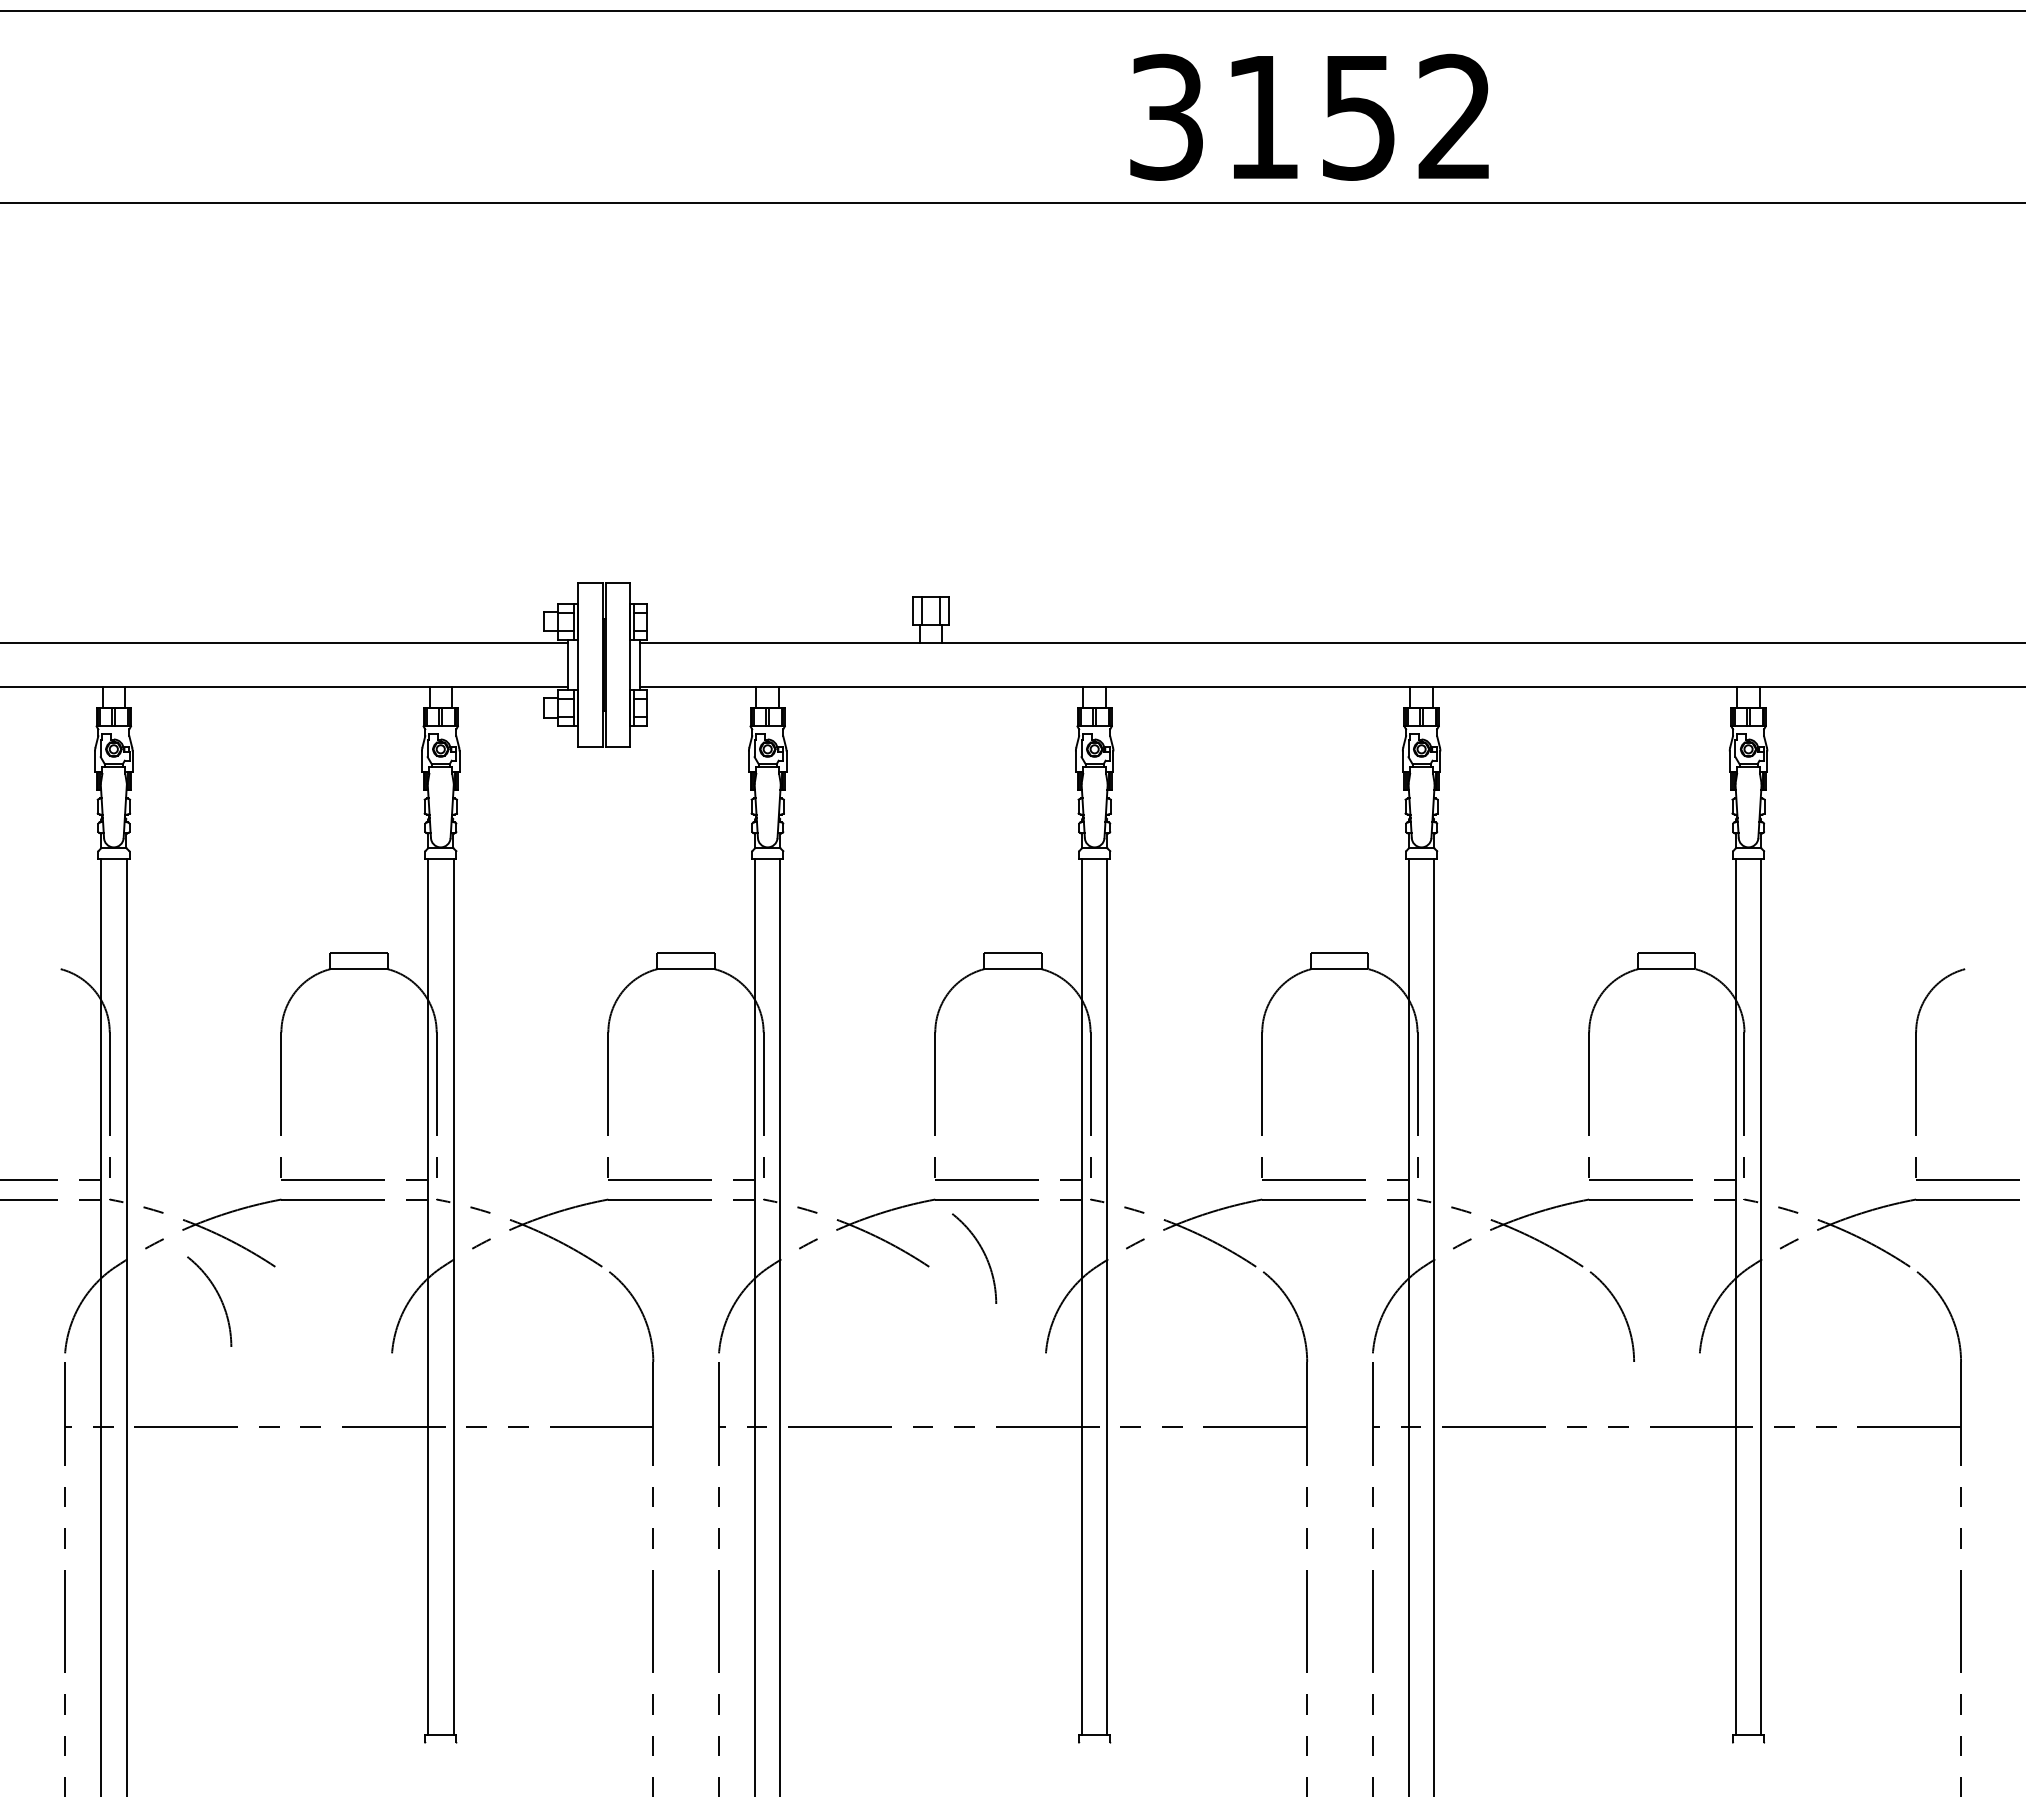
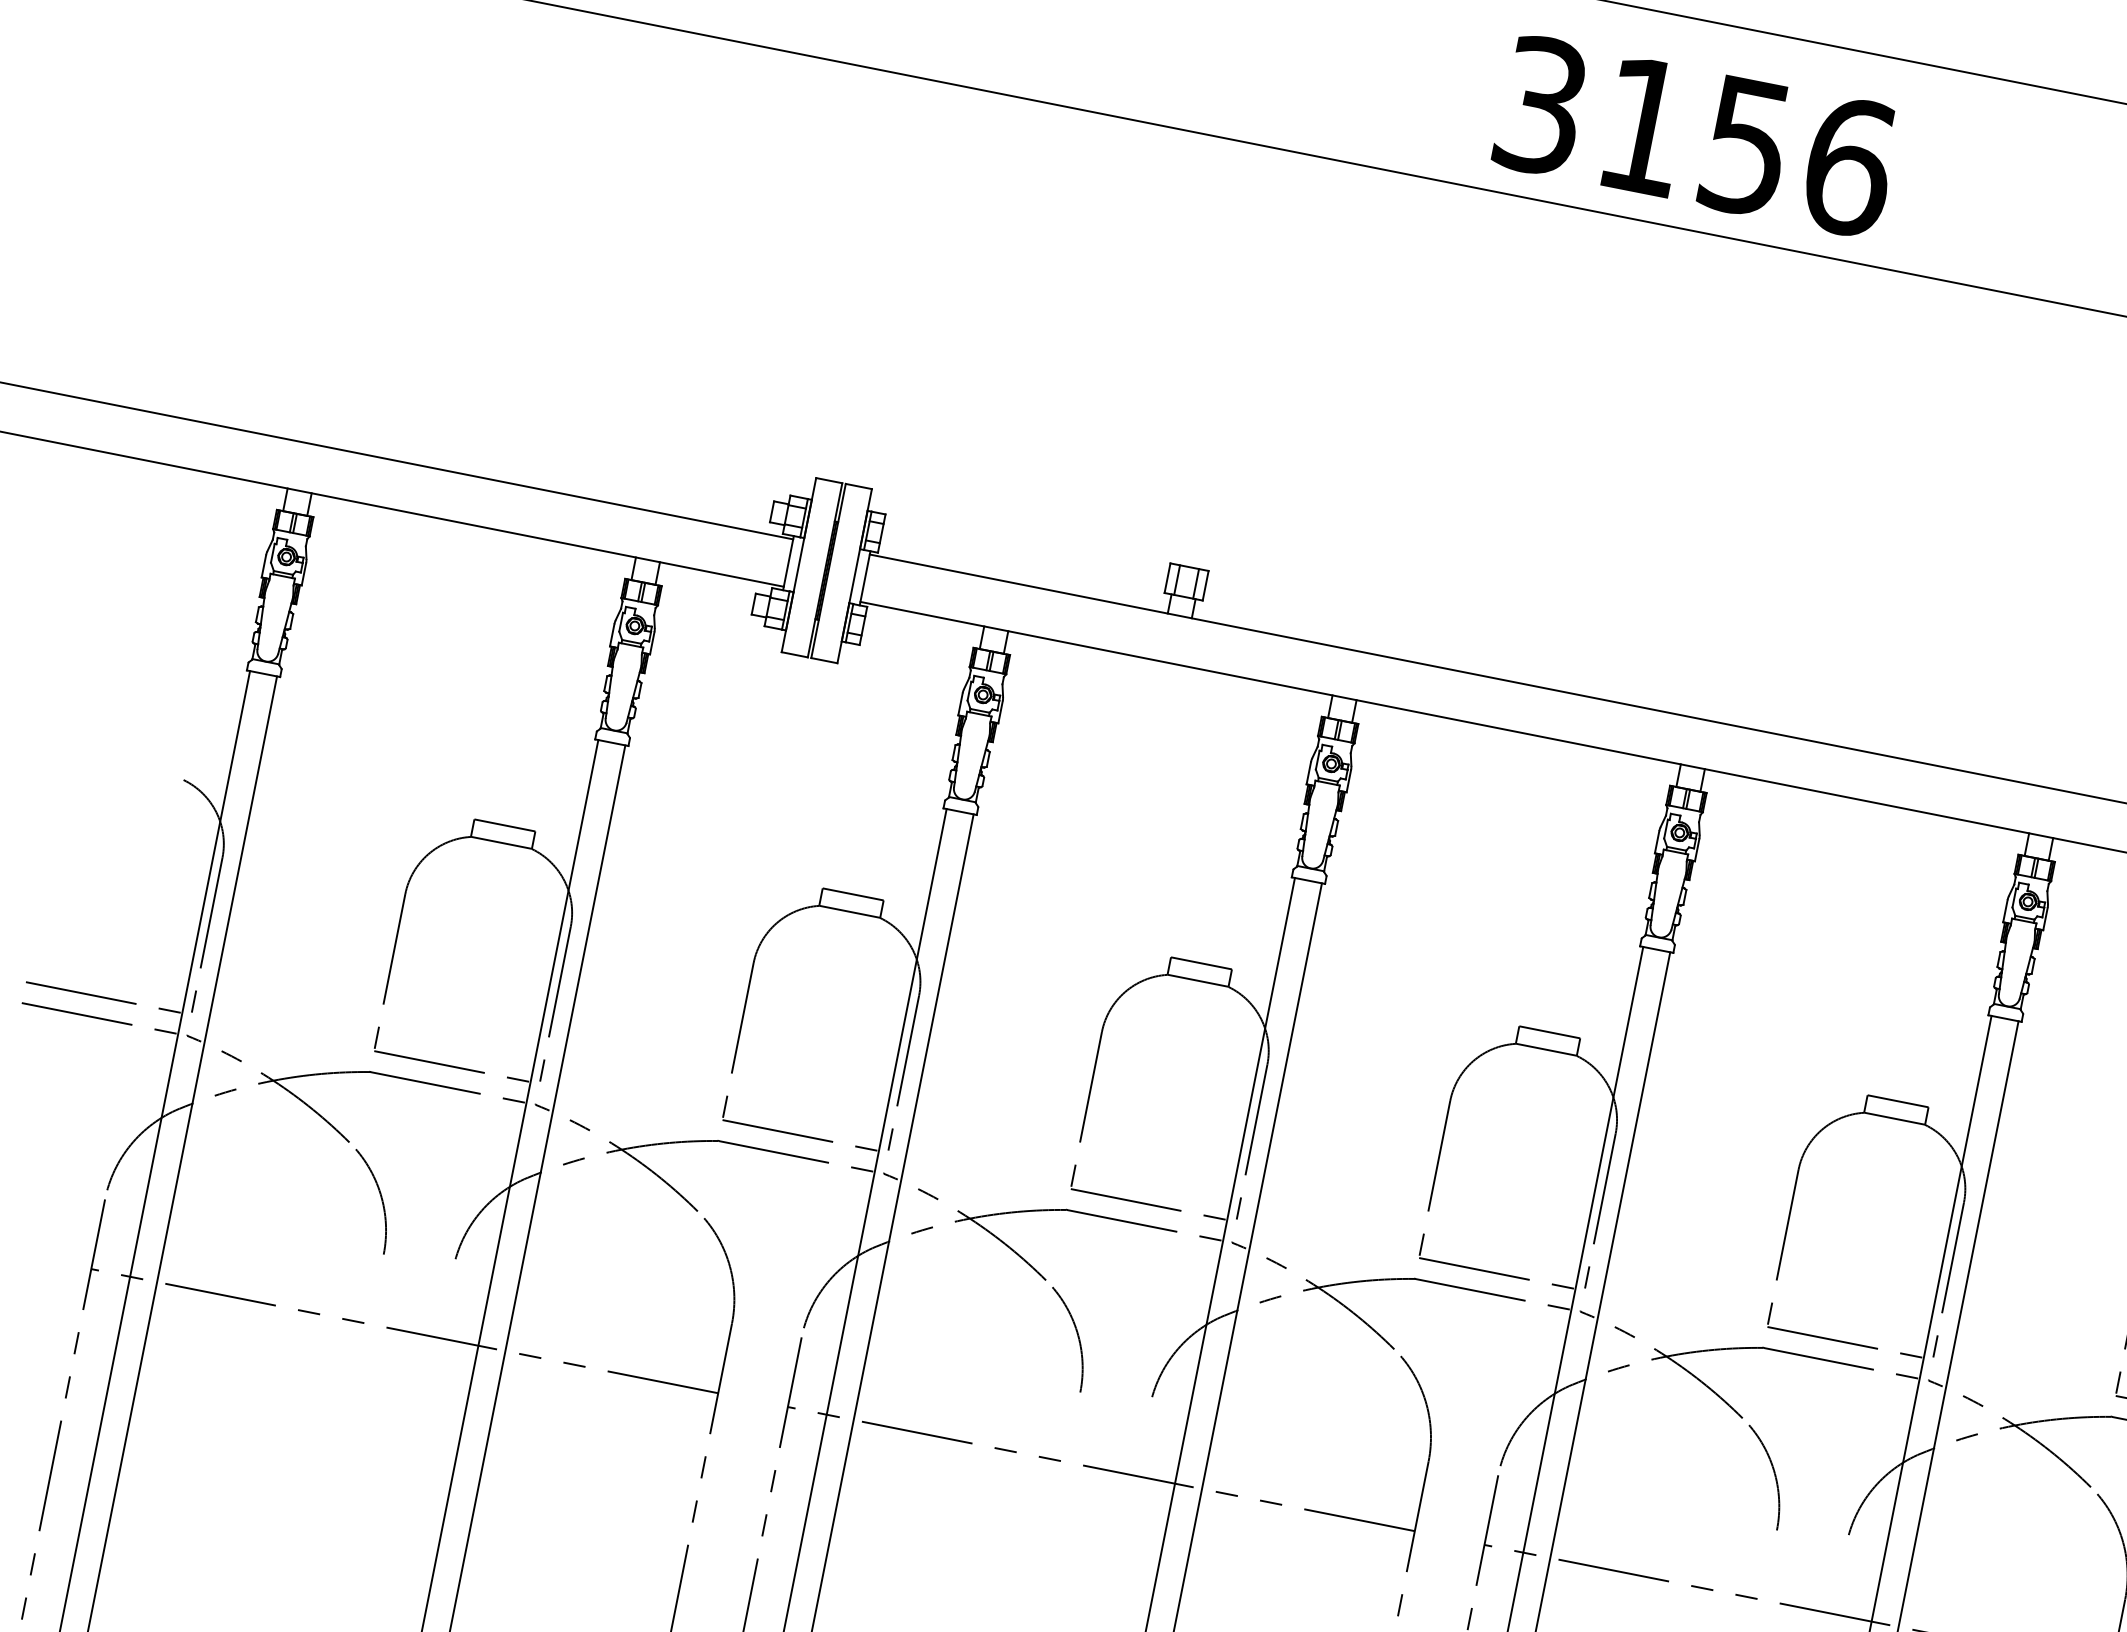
text: (1456, 116) -> (1850, 166), 3152 -> 3156
arc: (984, 1256) -> (1077, 1339), moved
arc: (218, 1296) -> (380, 1198), moved

